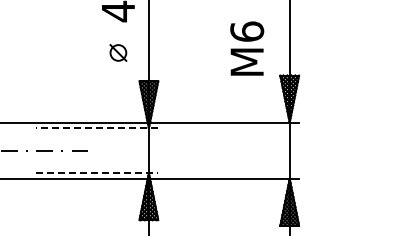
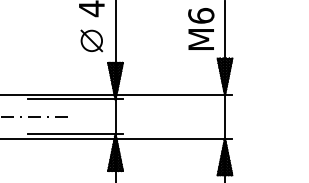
text: (247, 48) -> (201, 28), moved
part: (118, 52) -> (91, 40), size x1.67
line: (96, 128) -> (74, 99), dashed -> solid
line: (97, 173) -> (75, 134), dashed -> solid

